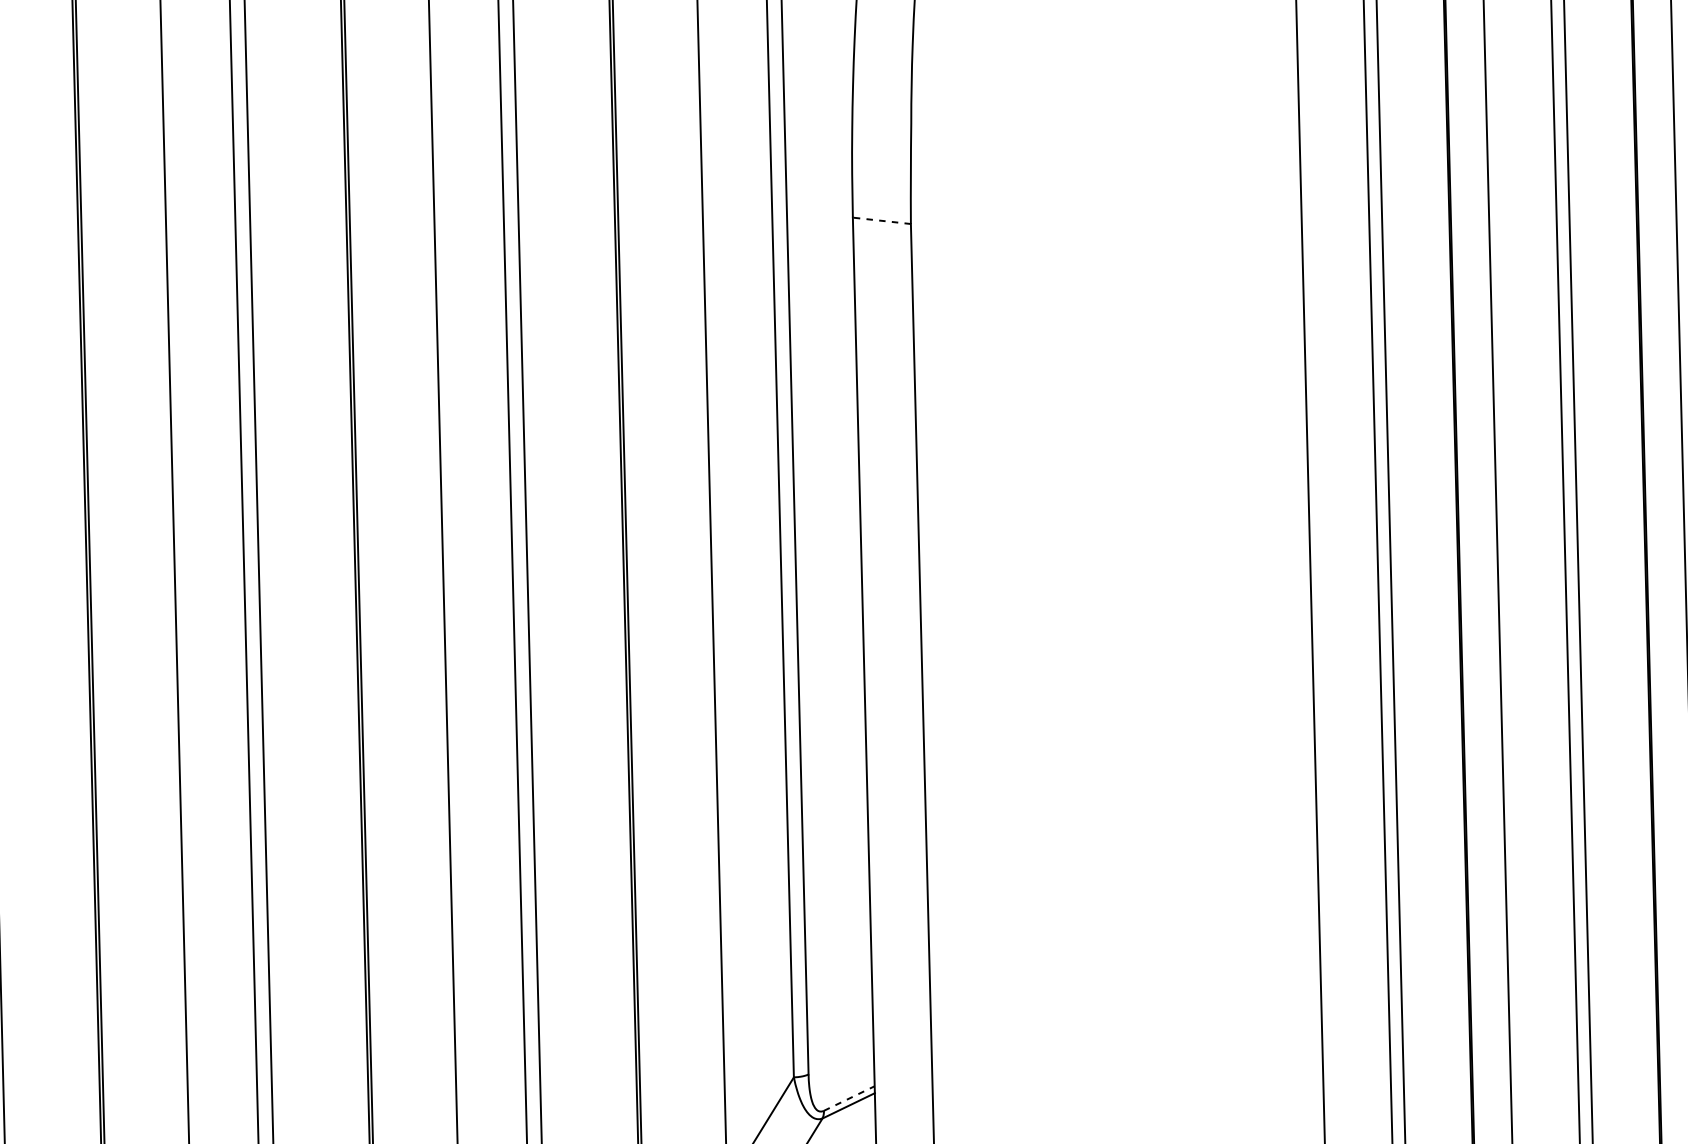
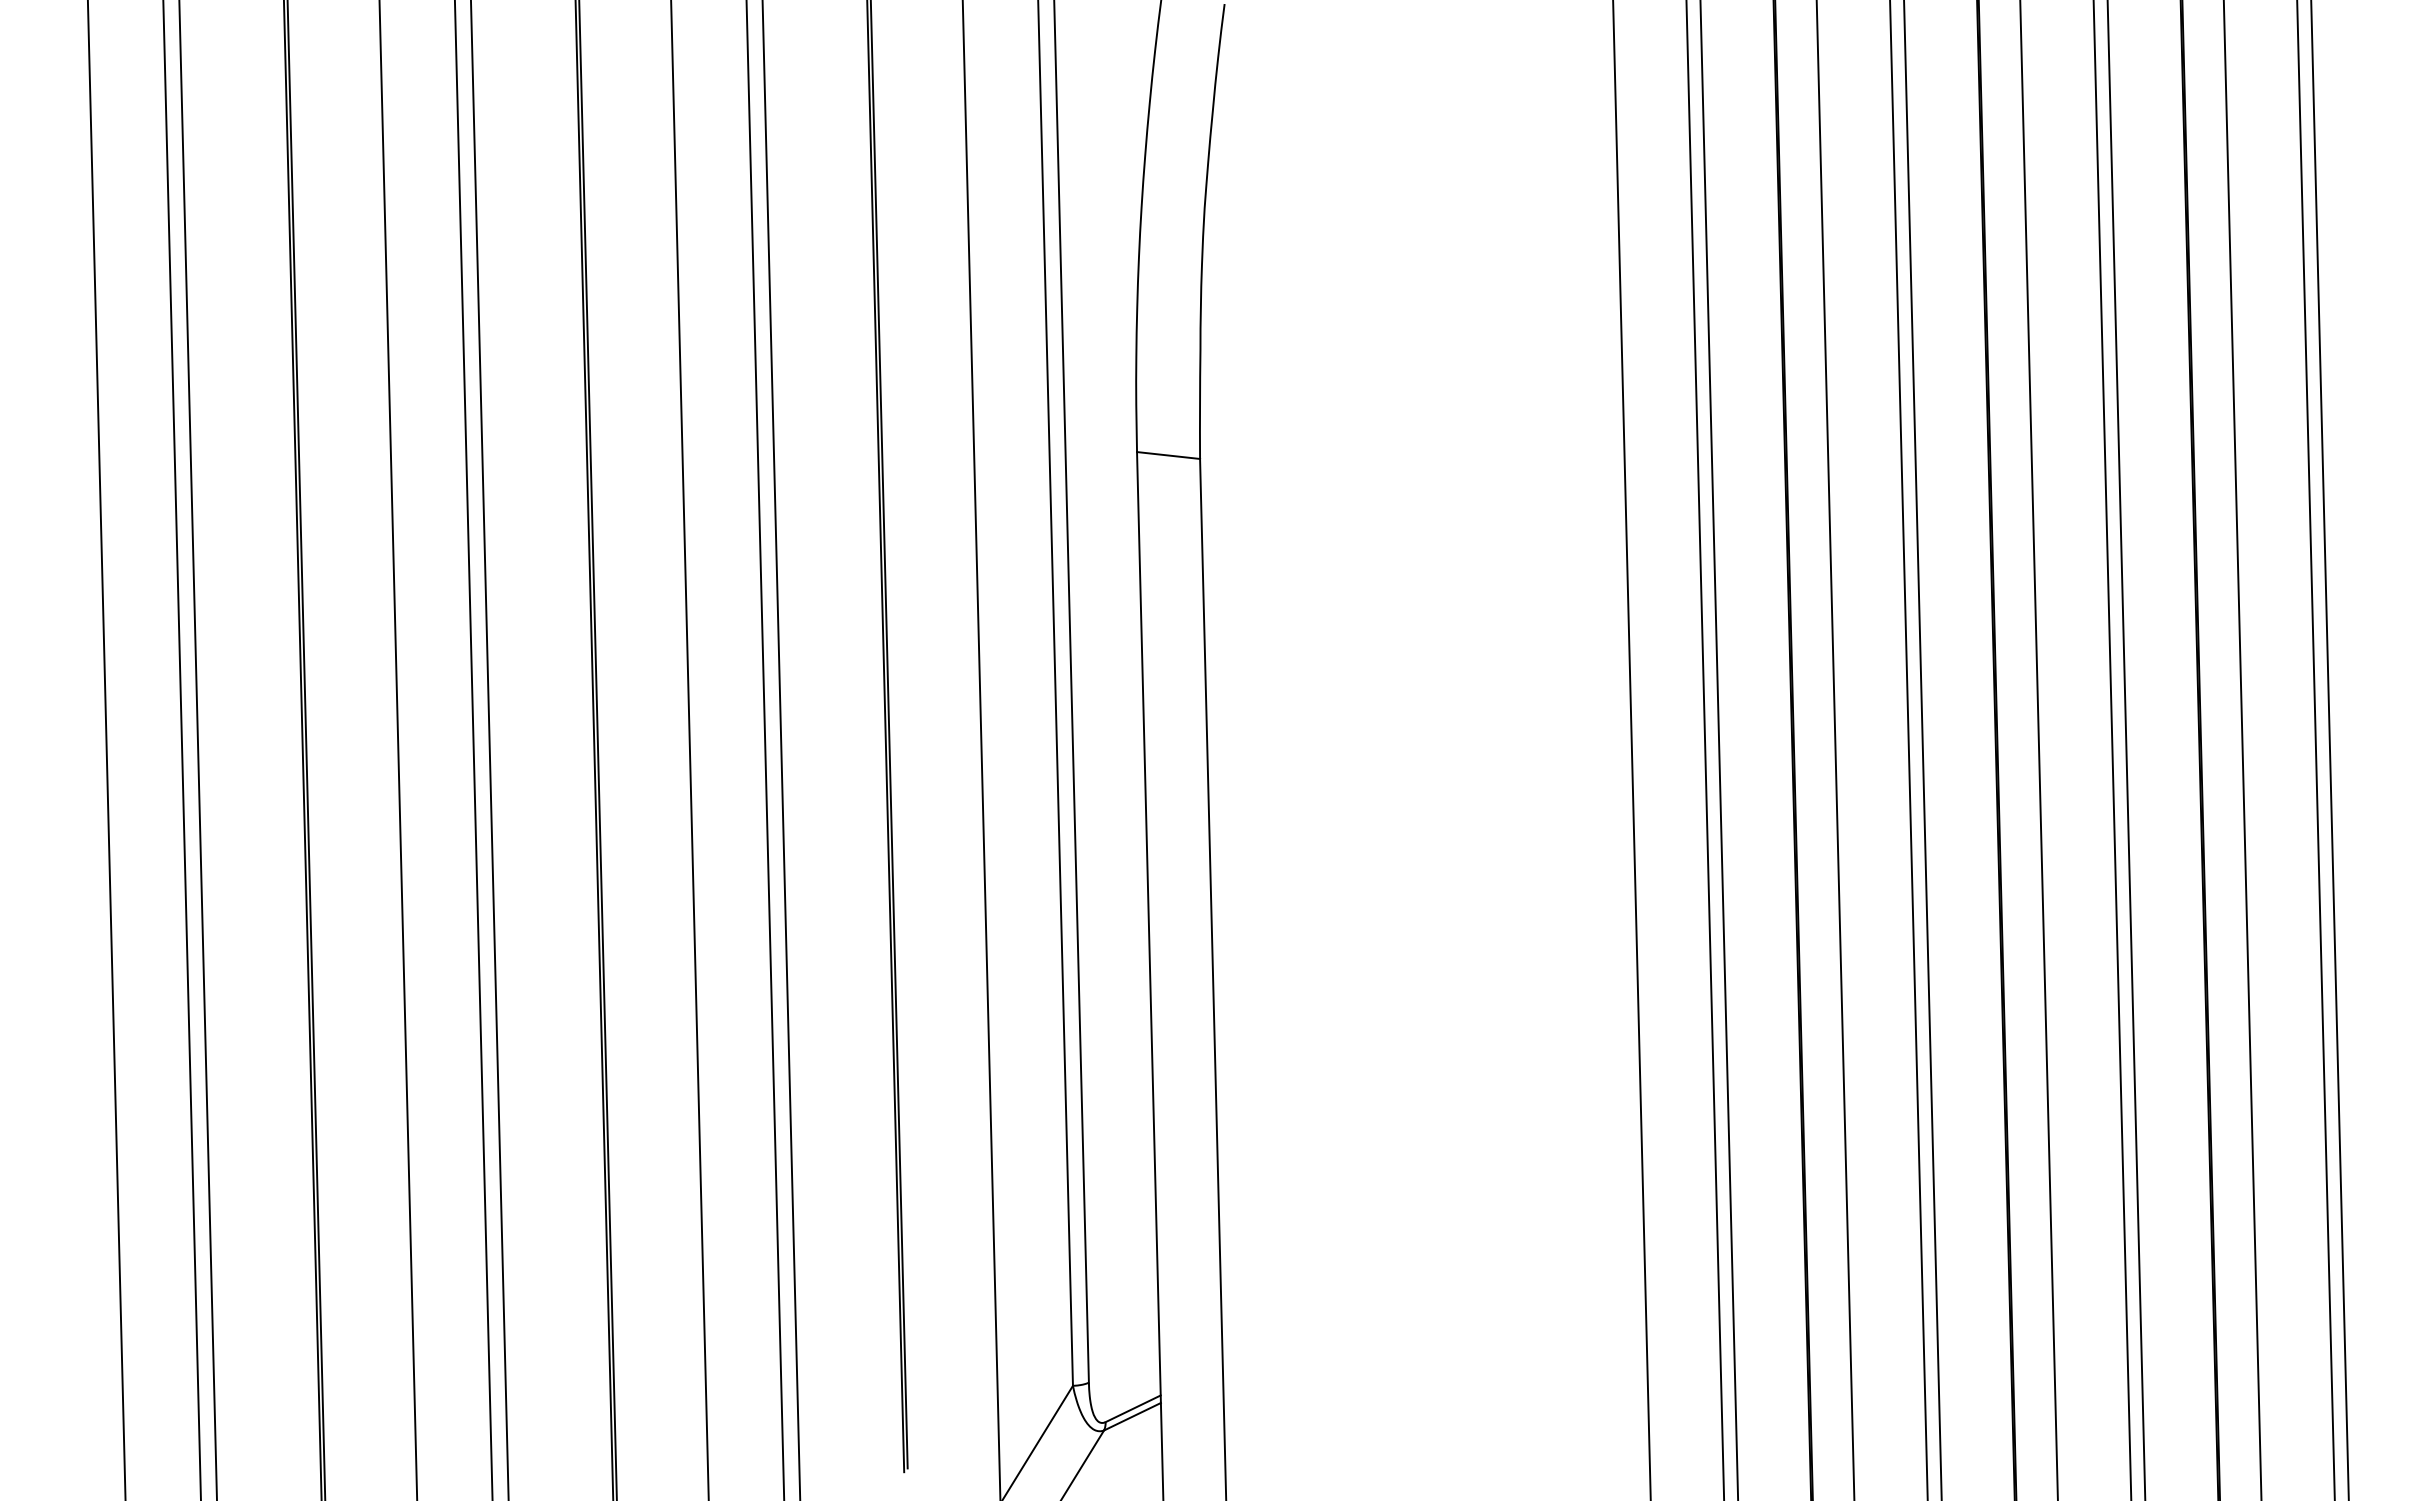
line: (881, 220) -> (1168, 455), dashed -> solid
line: (849, 1098) -> (1133, 1408), dashed -> solid

